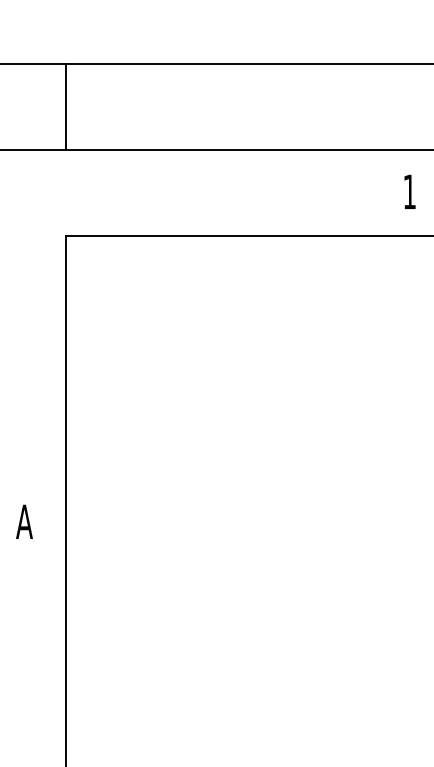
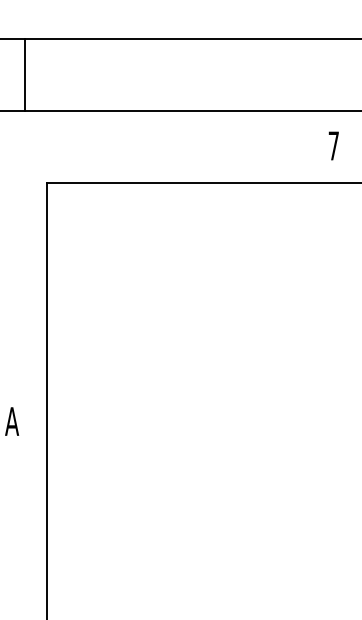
line: (66, 107) -> (25, 75), moved
text: (409, 191) -> (333, 145), 1 -> 7

